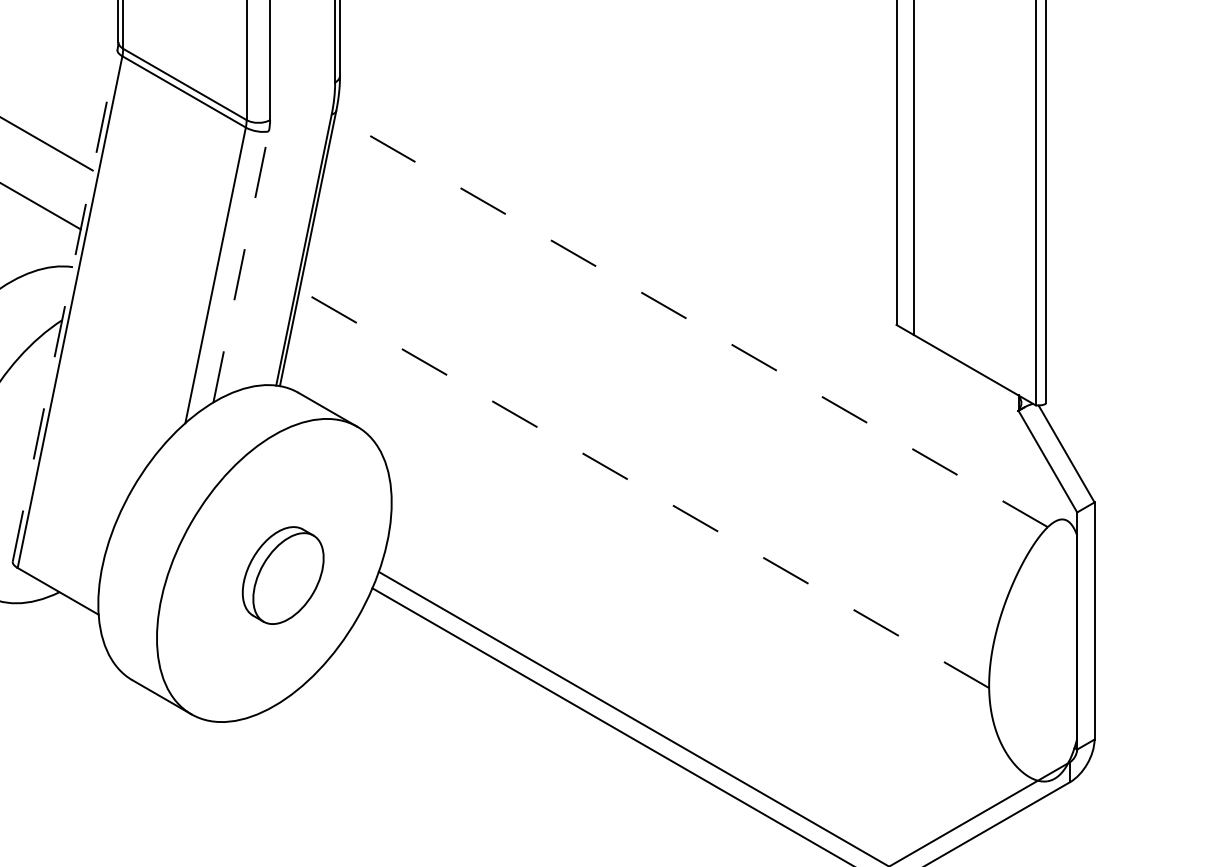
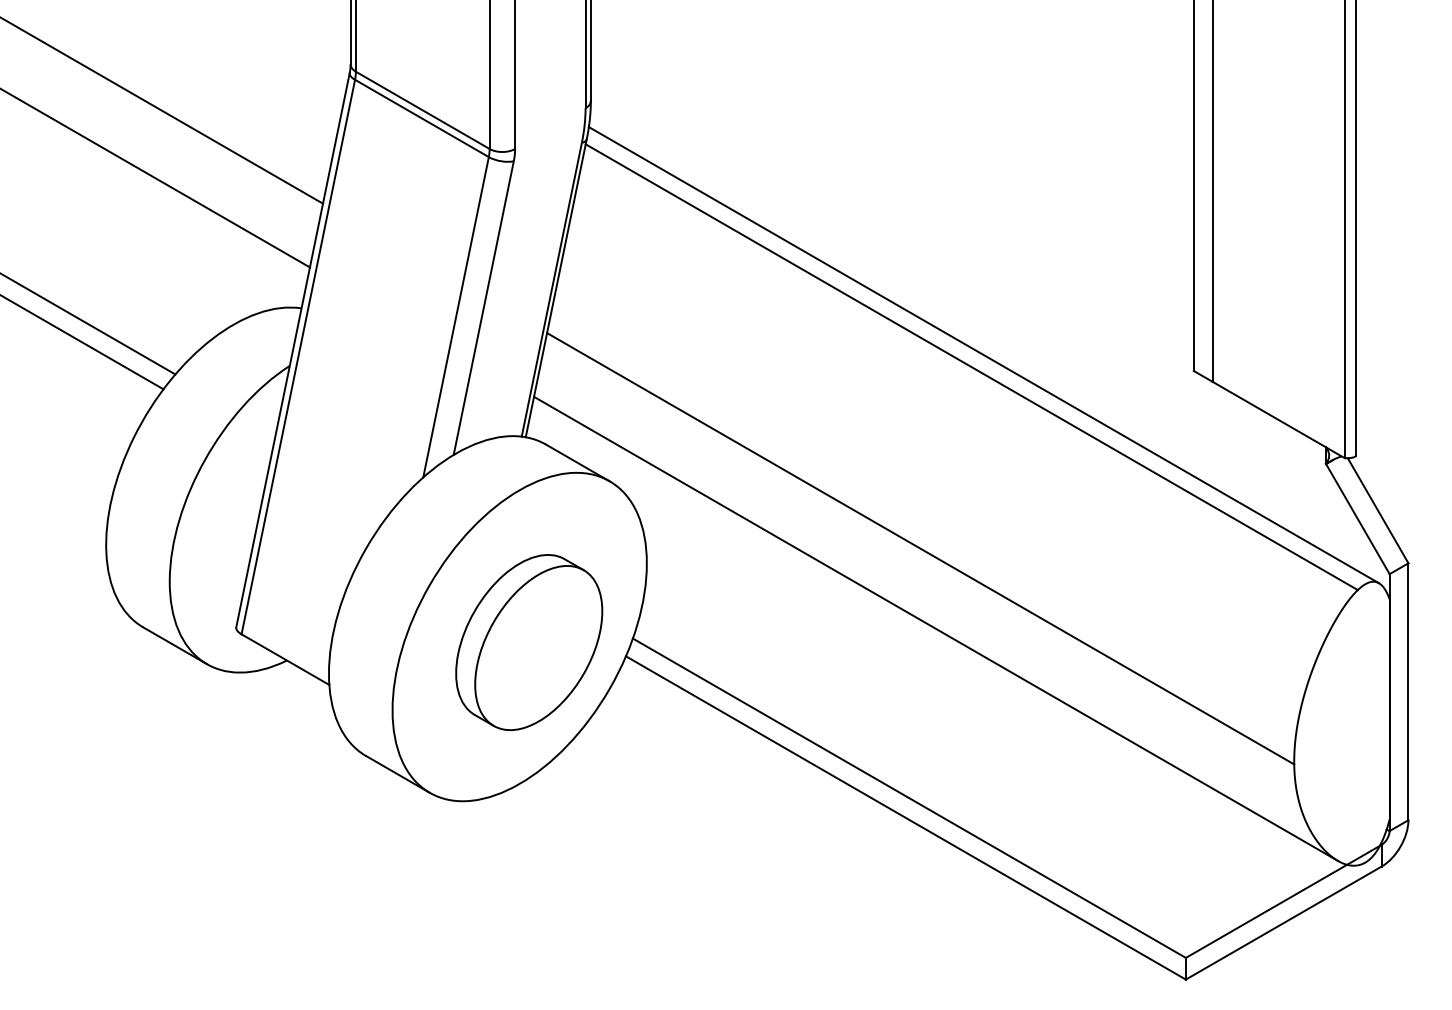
line: (240, 267) -> (483, 308), dashed -> solid
line: (65, 306) -> (293, 350), dashed -> solid
line: (702, 310) -> (983, 355), added
line: (691, 321) -> (971, 367), dashed -> solid
line: (644, 488) -> (920, 548), dashed -> solid
line: (659, 562) -> (936, 628), added
part: (283, 575) -> (529, 642), size x1.67

